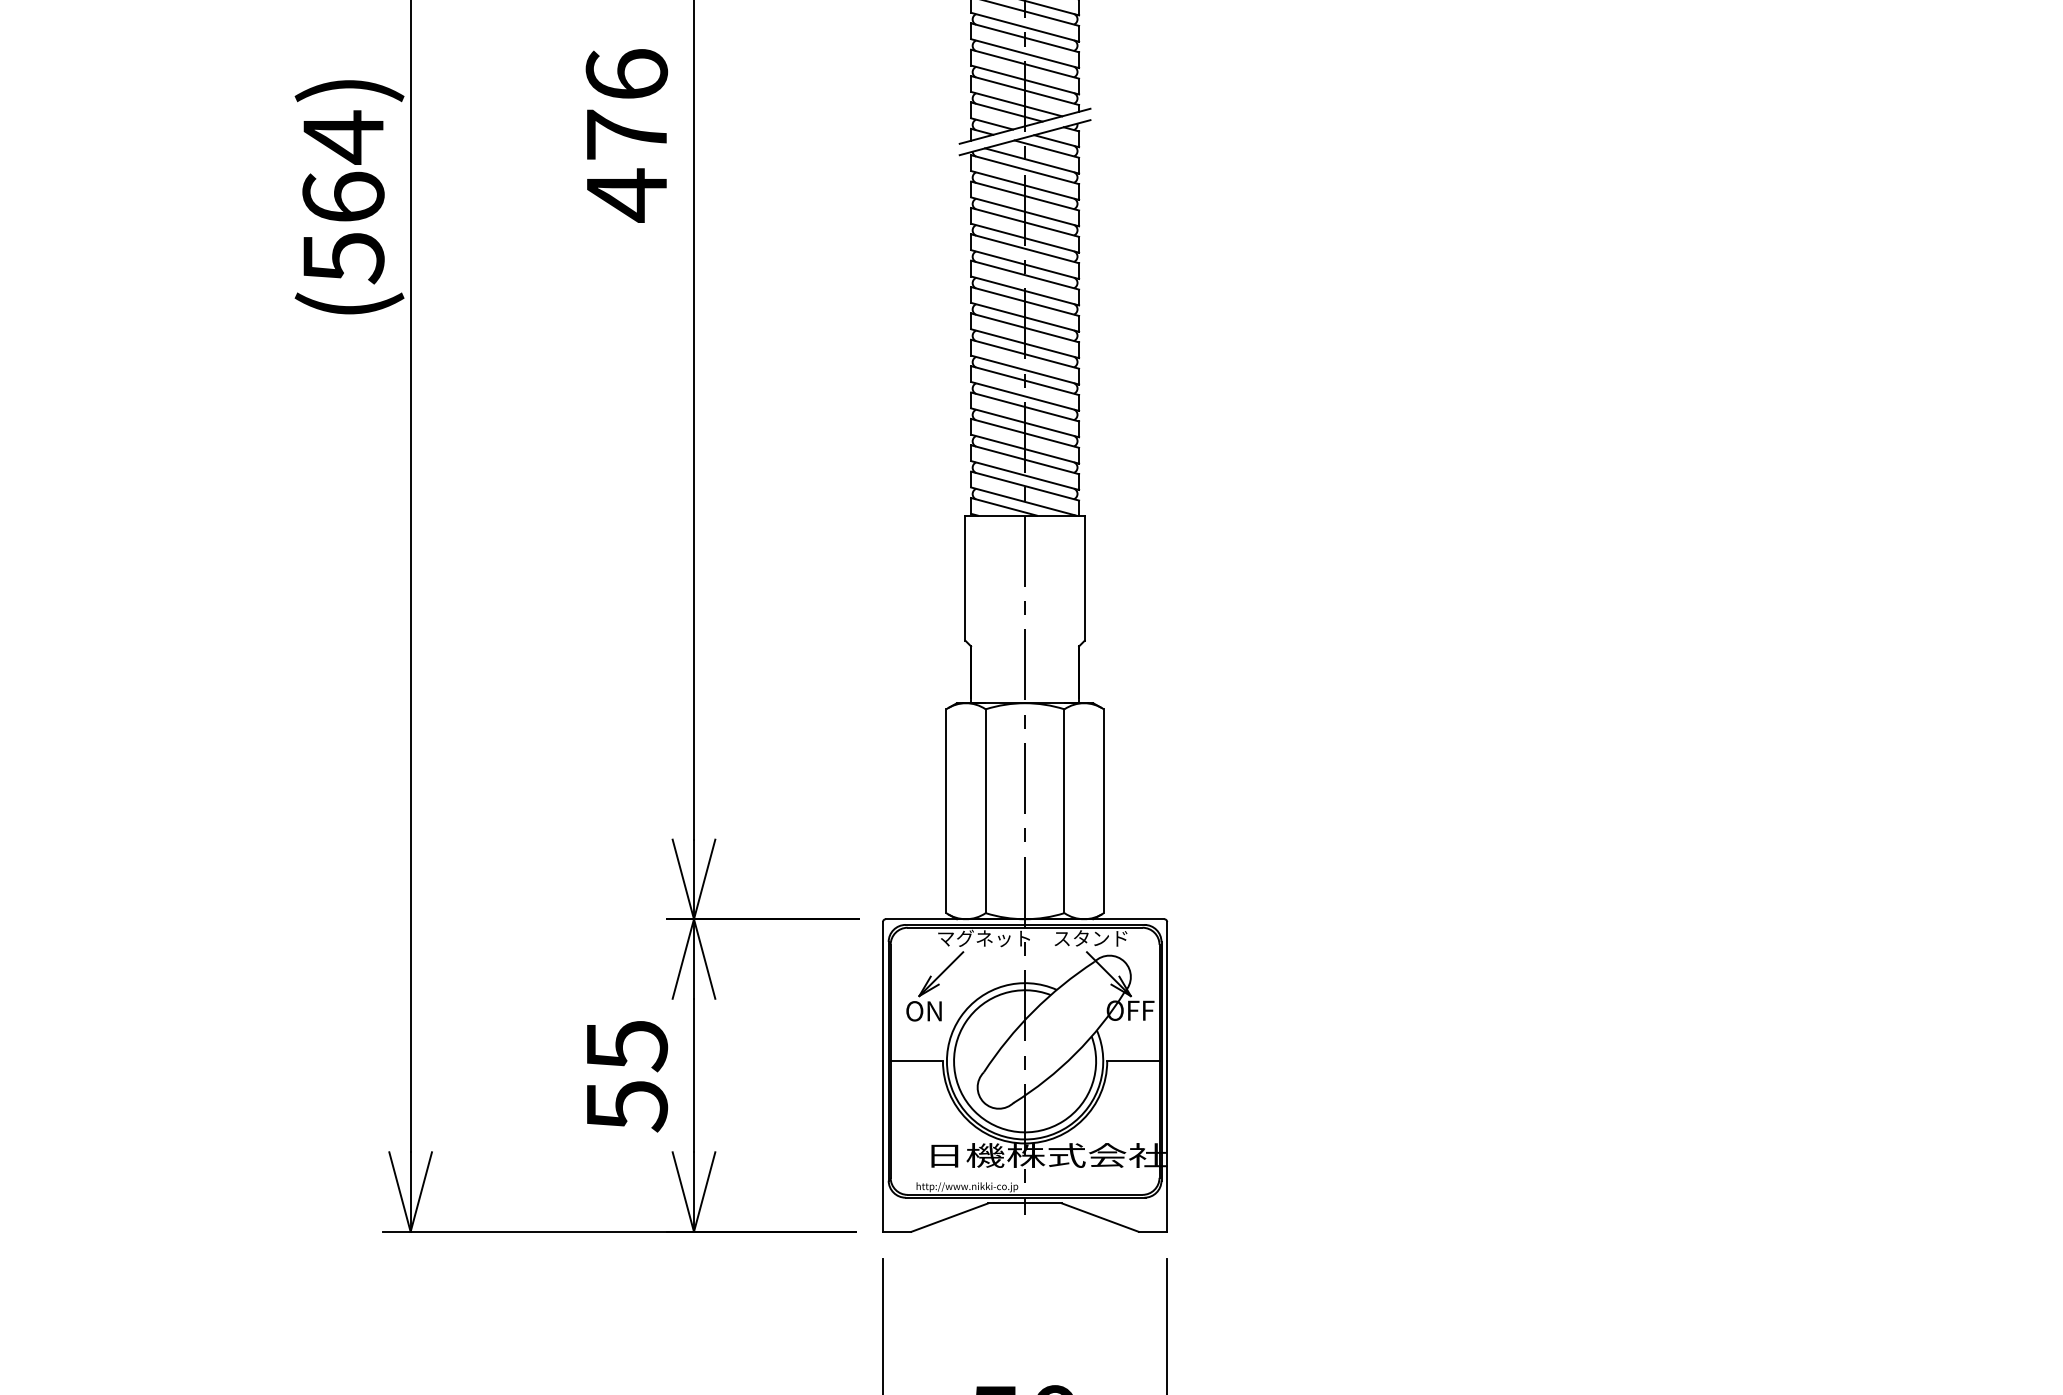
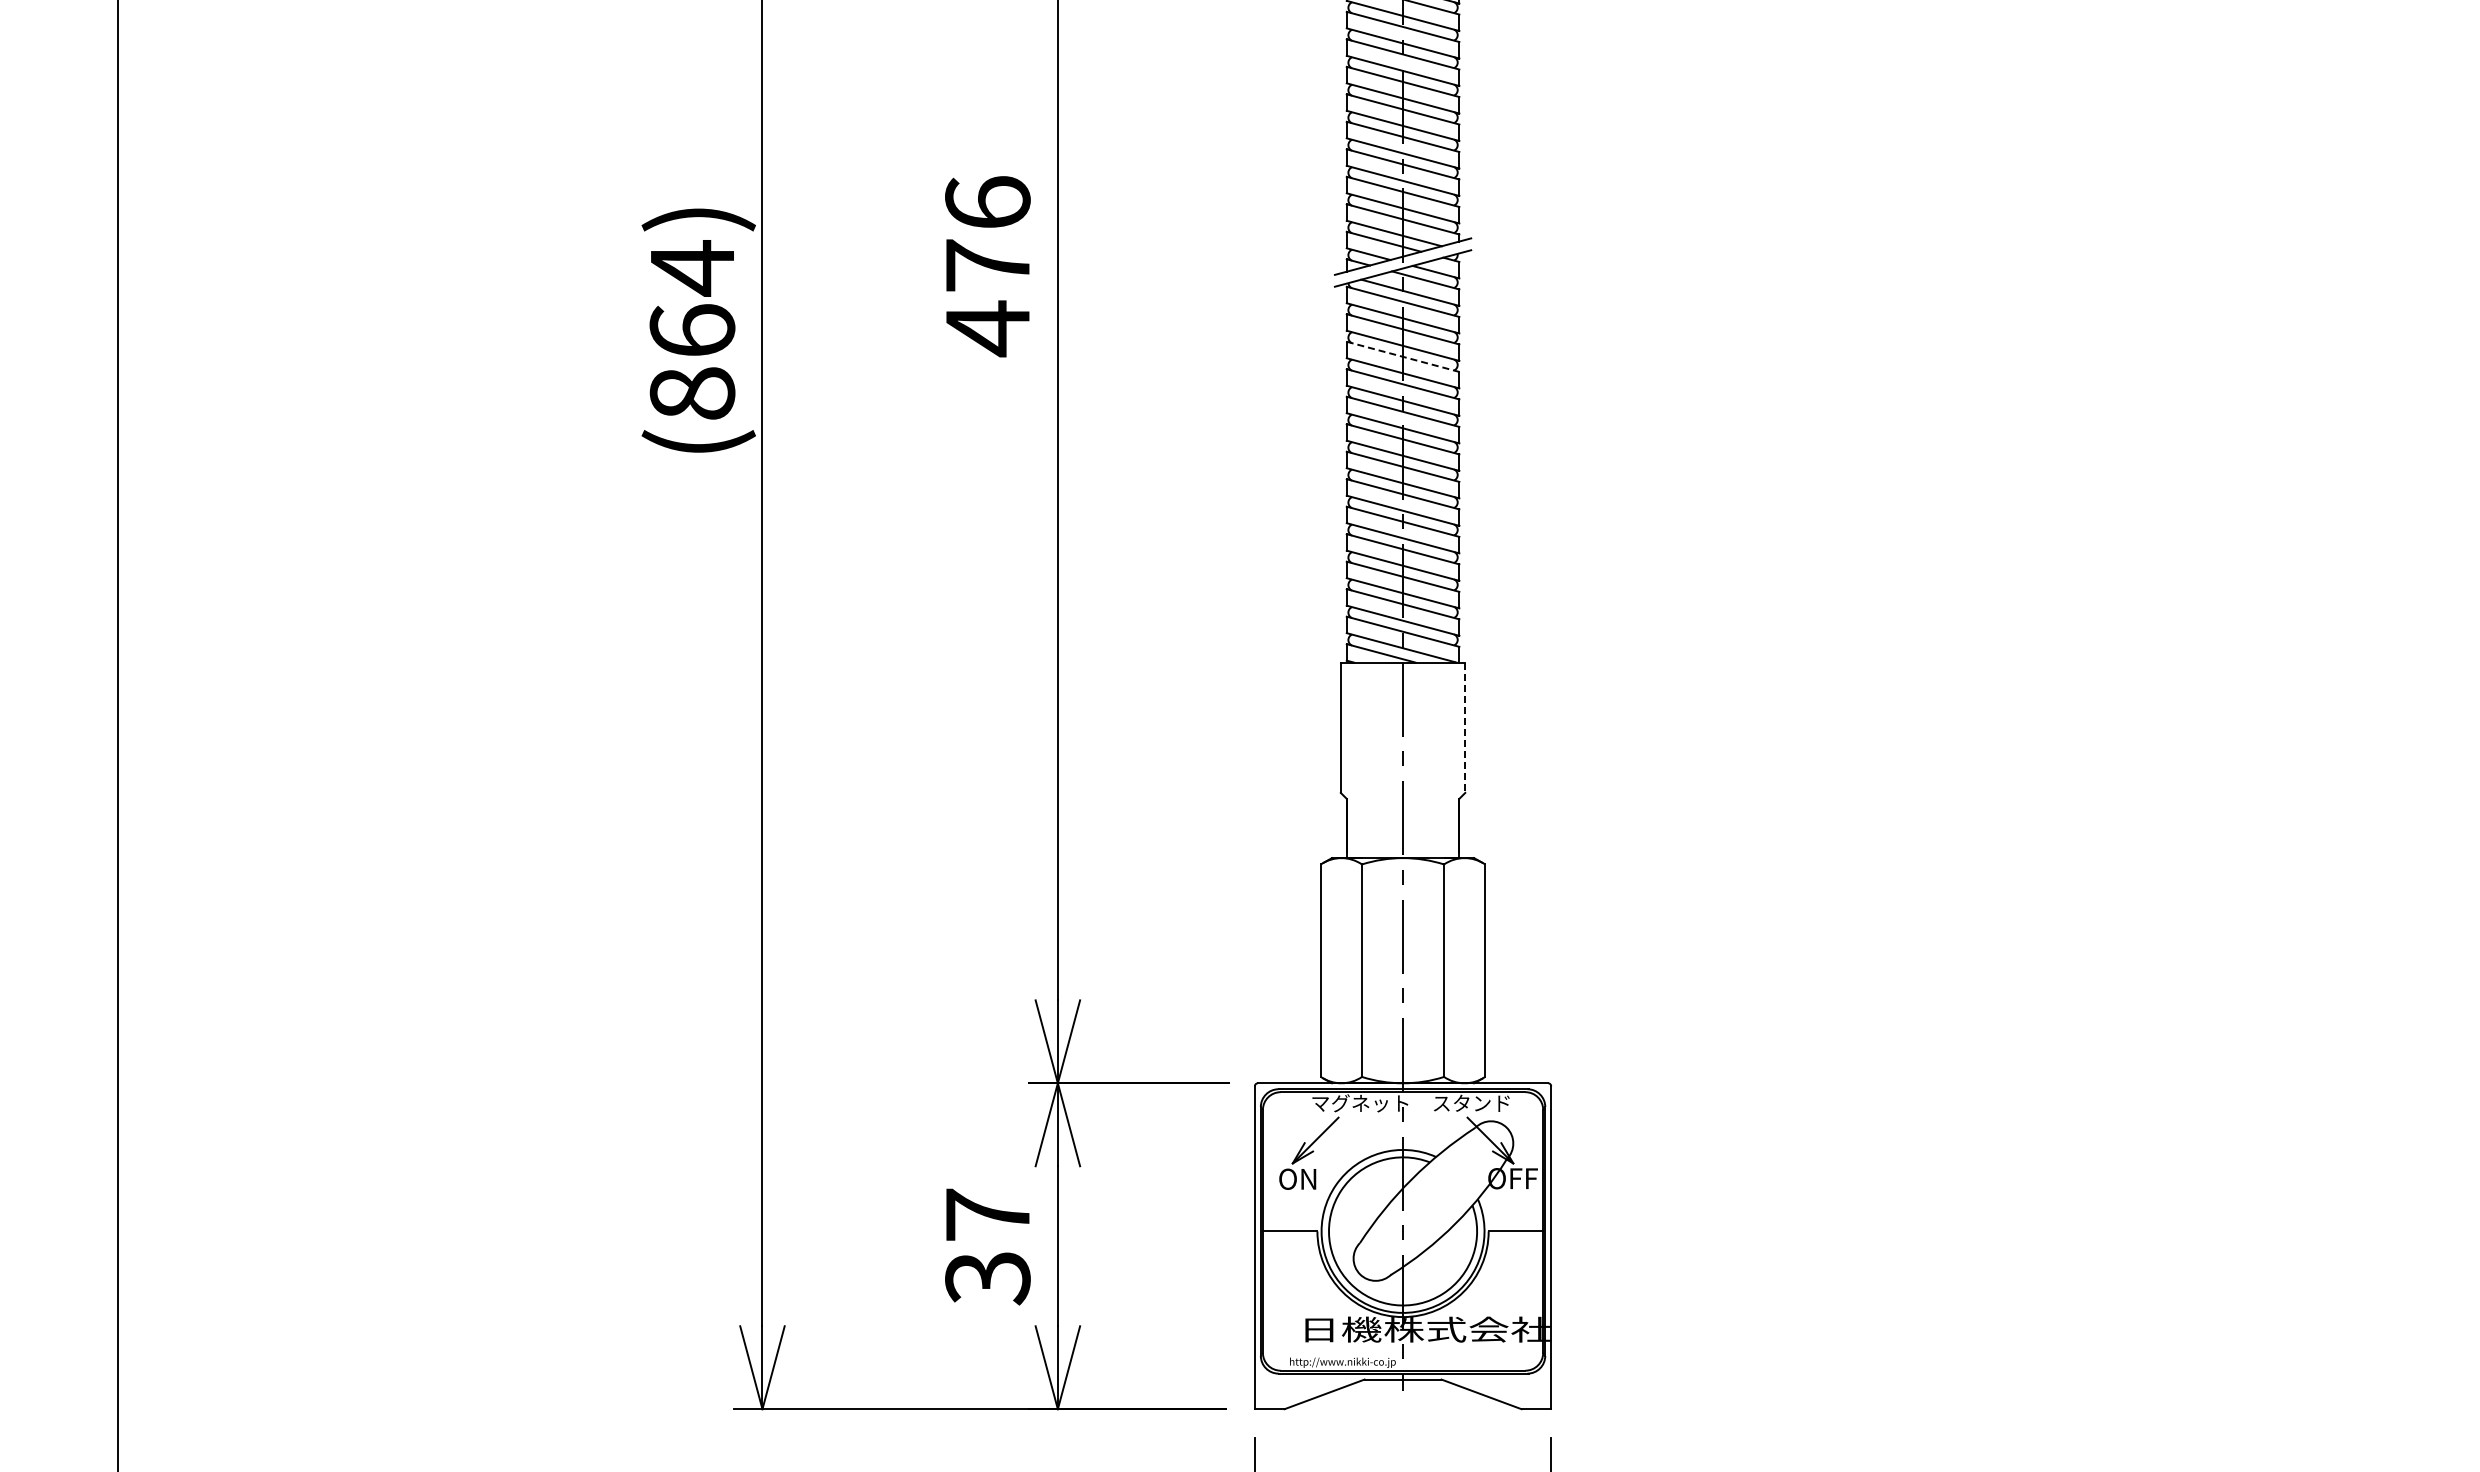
line: (1025, 222) -> (1403, 356), solid -> dashed
text: (343, 258) -> (692, 394), (564) -> (864)
line: (1084, 578) -> (1465, 728), solid -> dashed
text: (626, 1075) -> (987, 1246), 55 -> 37

